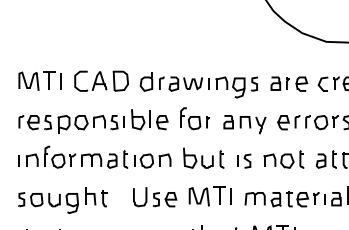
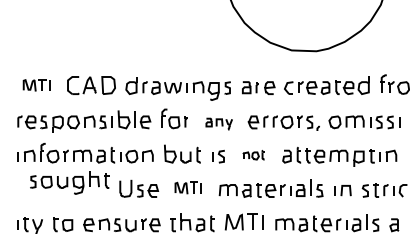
part: (39, 81) -> (36, 85), size x0.7
part: (245, 123) -> (219, 123), size x0.7
part: (283, 158) -> (253, 154), size x0.6
part: (210, 195) -> (188, 187), size x0.7
part: (62, 200) -> (69, 182), moved

